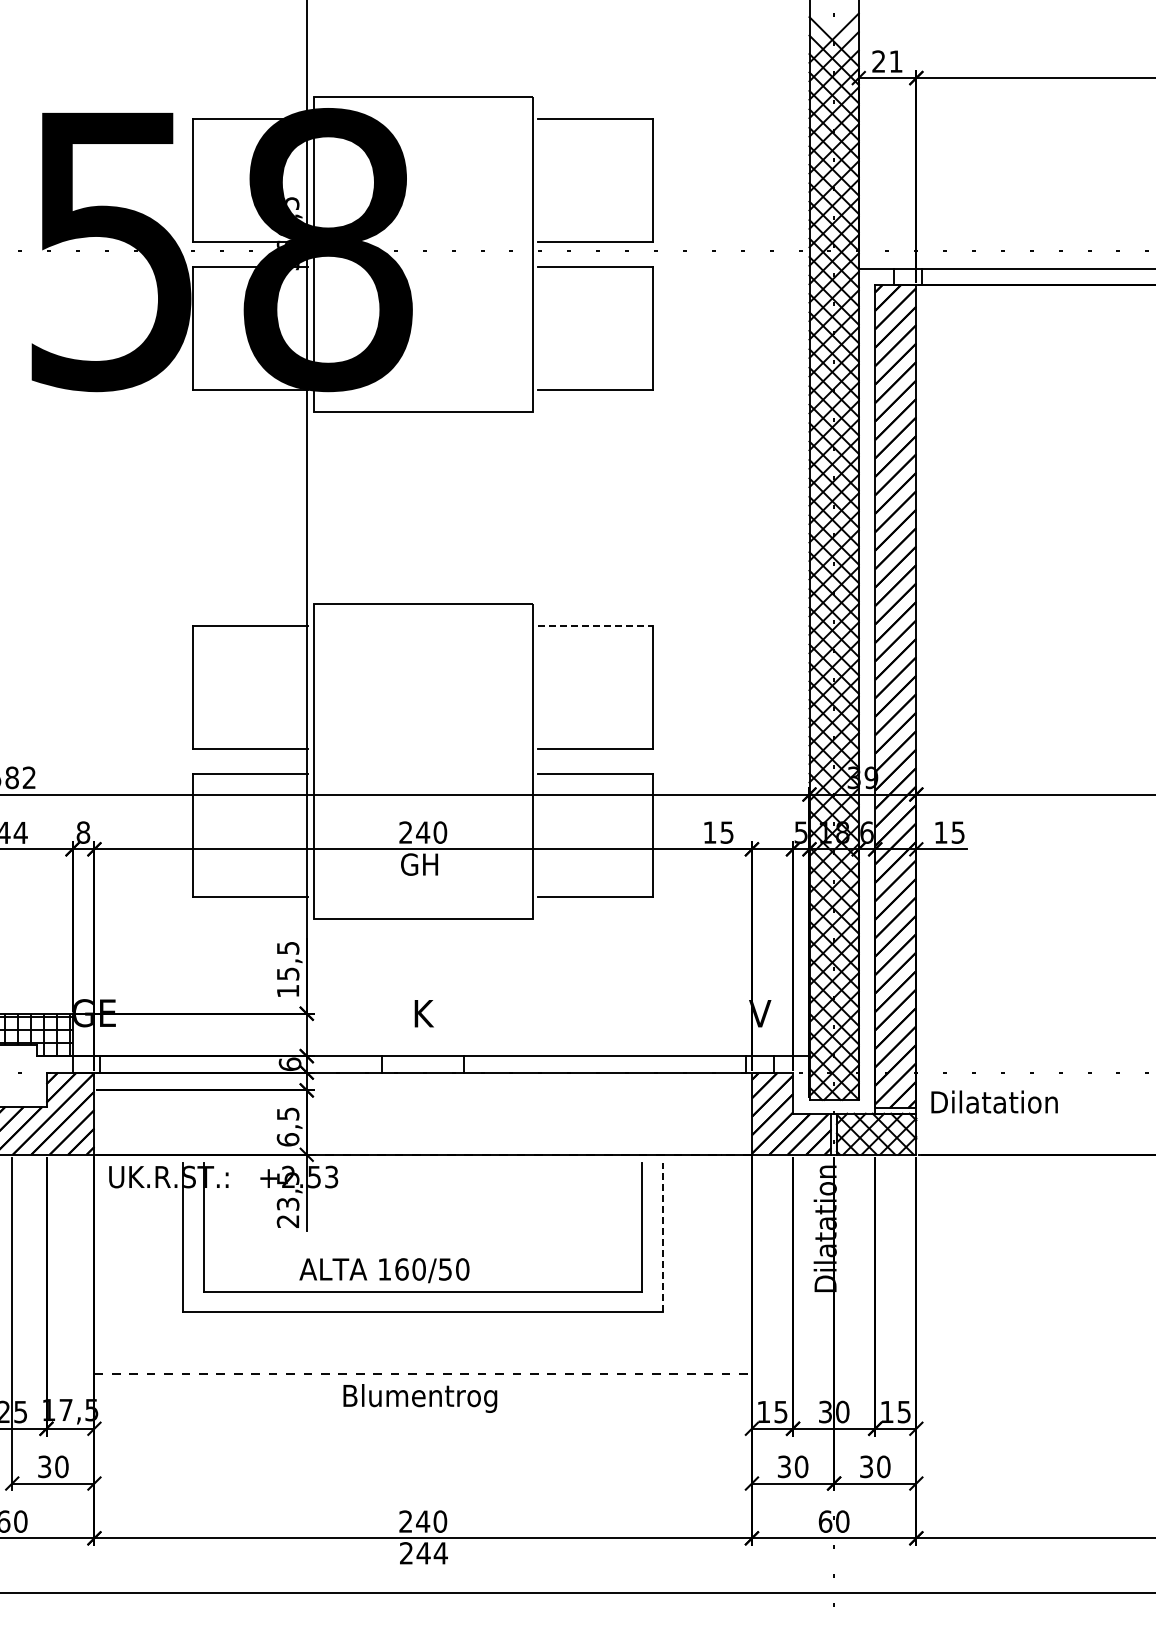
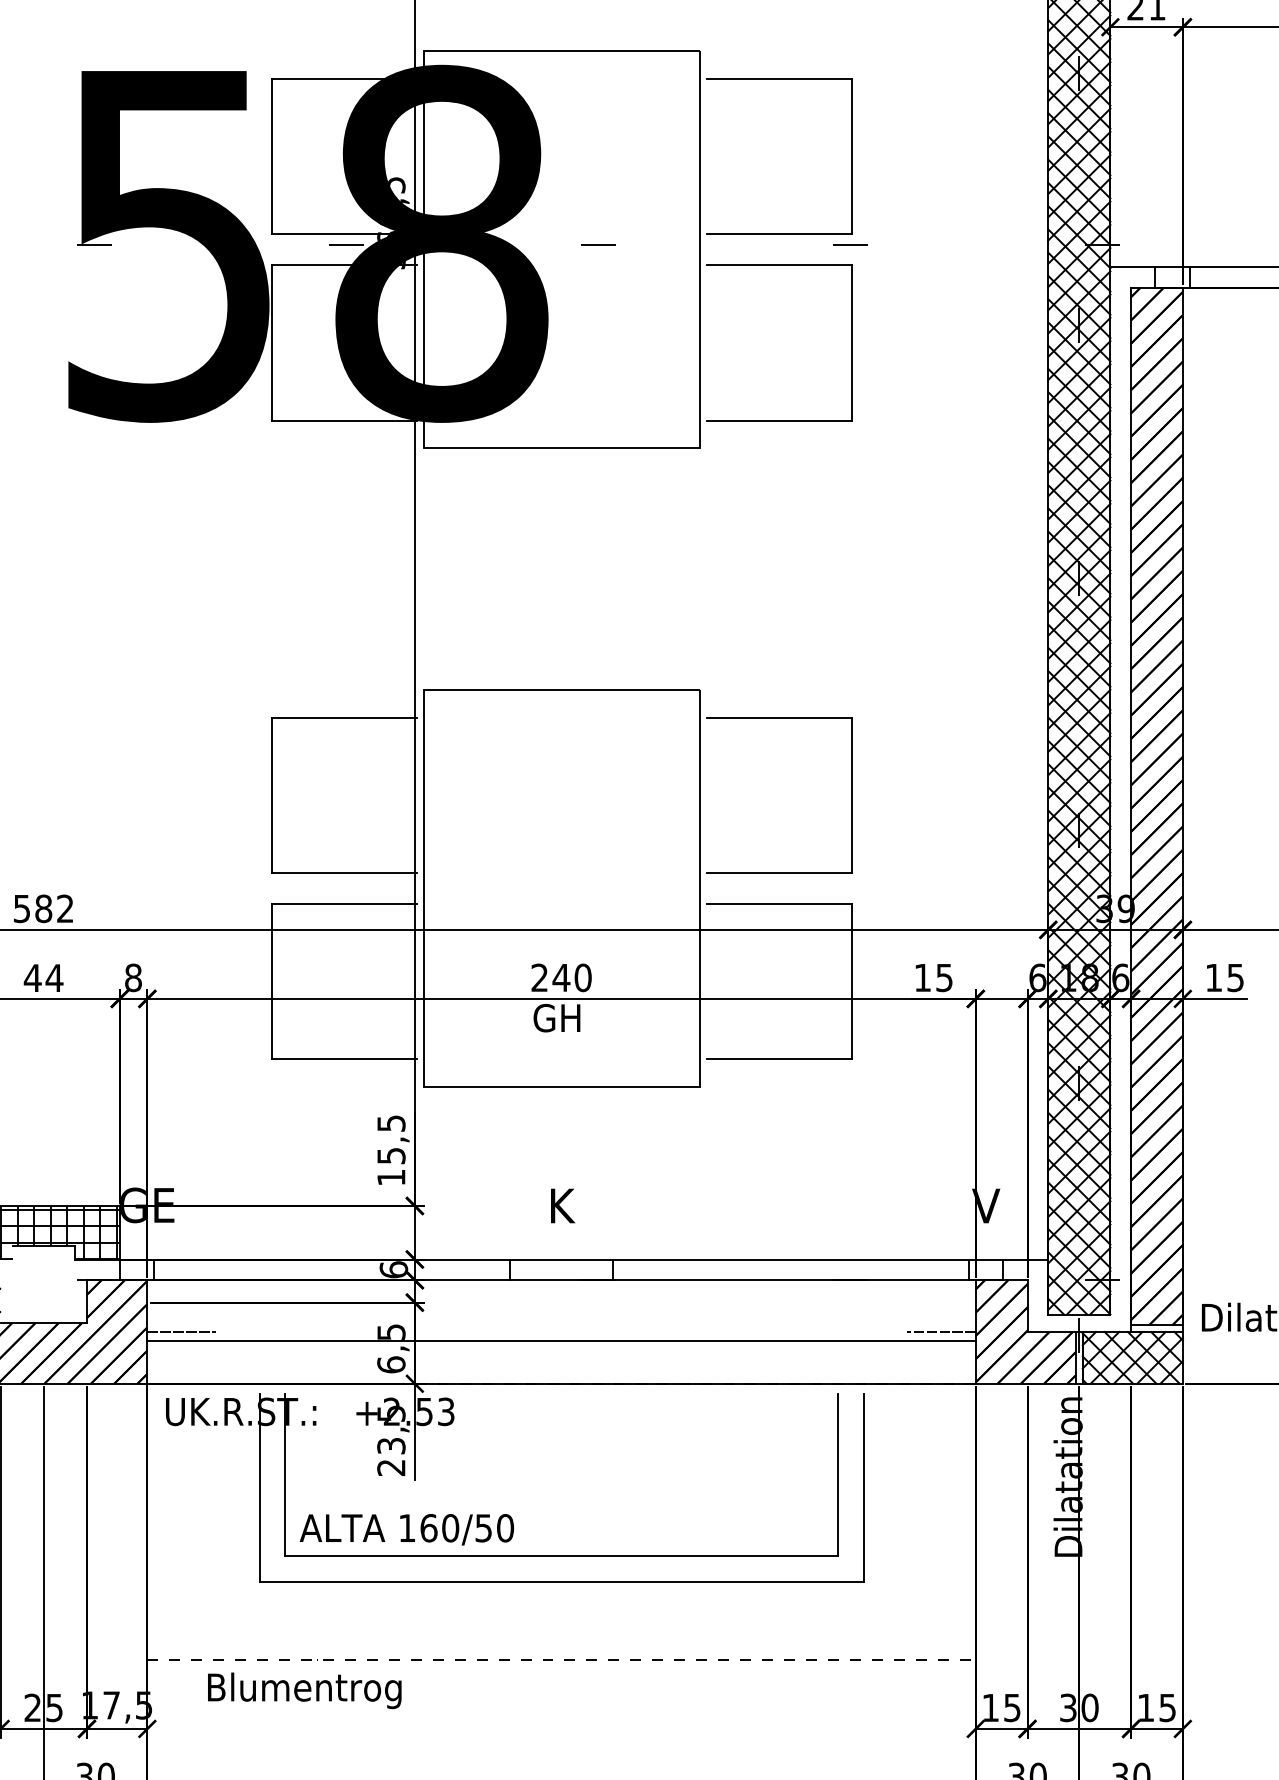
line: (595, 626) -> (778, 718), dashed -> solid
text: (800, 832) -> (1036, 977), 5 -> 6
line: (121, 1113) -> (181, 1331), added
line: (724, 1113) -> (941, 1331), added
line: (422, 1120) -> (560, 1340), added
line: (662, 1237) -> (863, 1487), dashed -> solid
text: (384, 1270) -> (406, 1529), moved
text: (420, 1398) -> (304, 1690), moved

